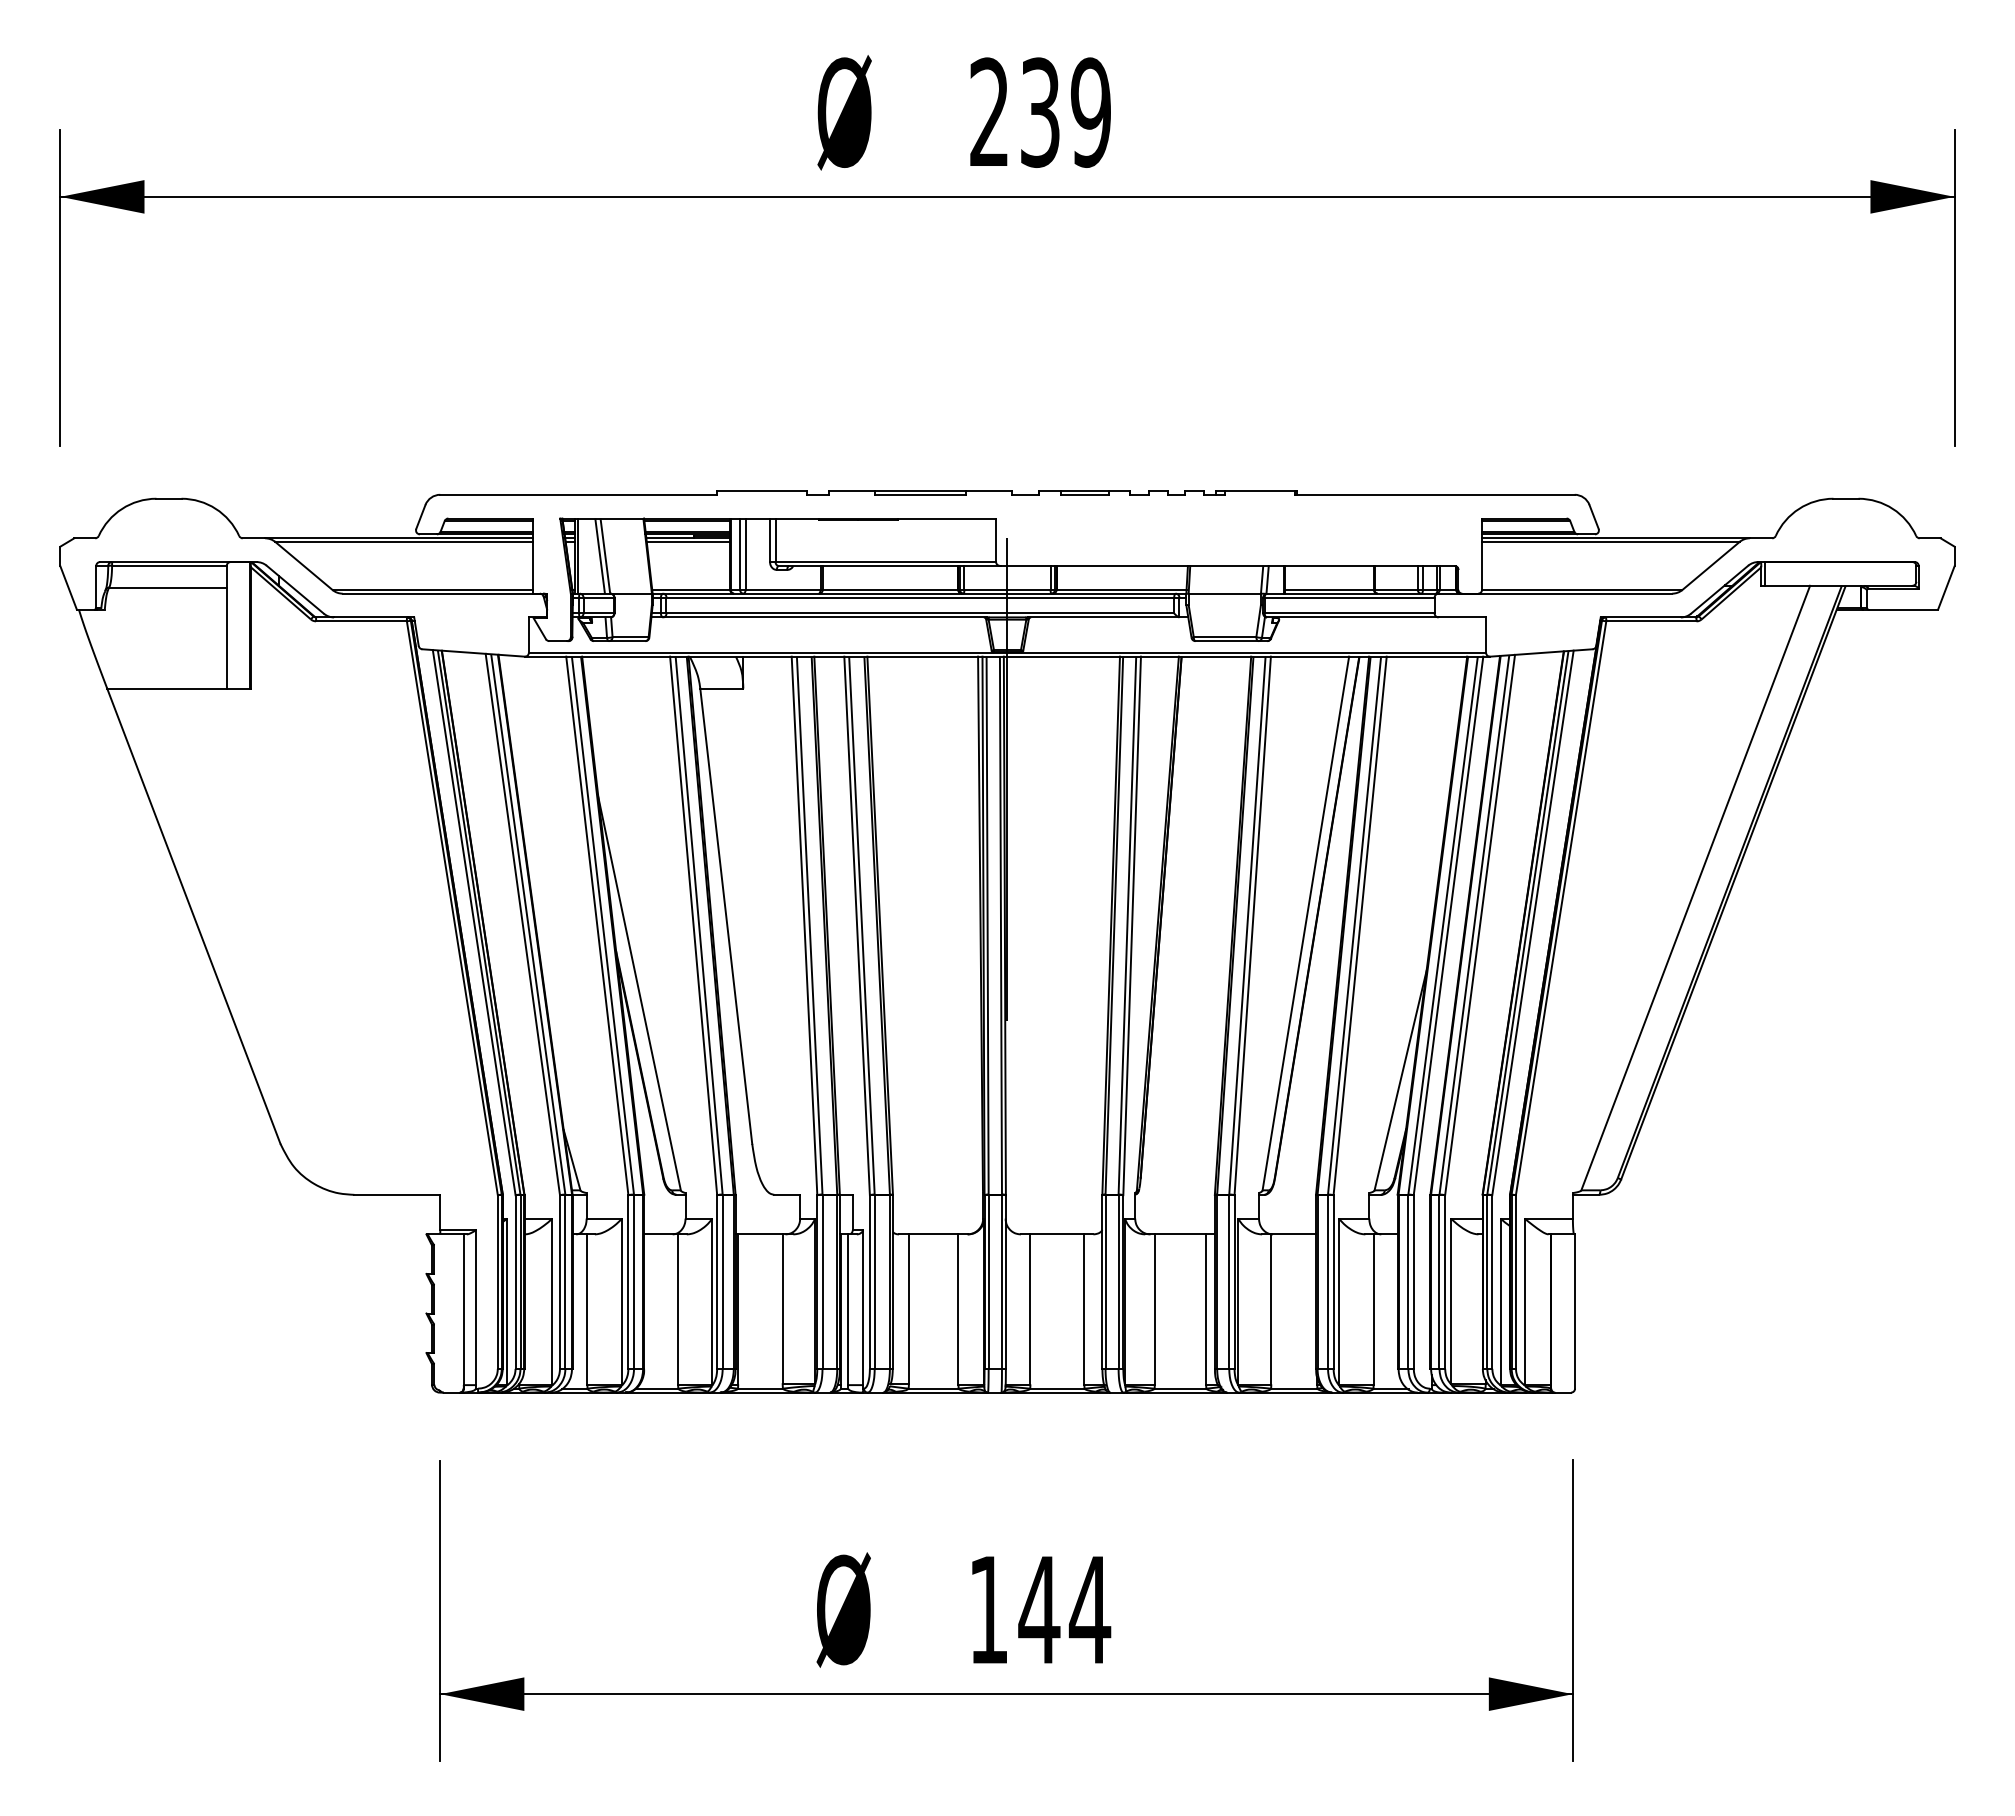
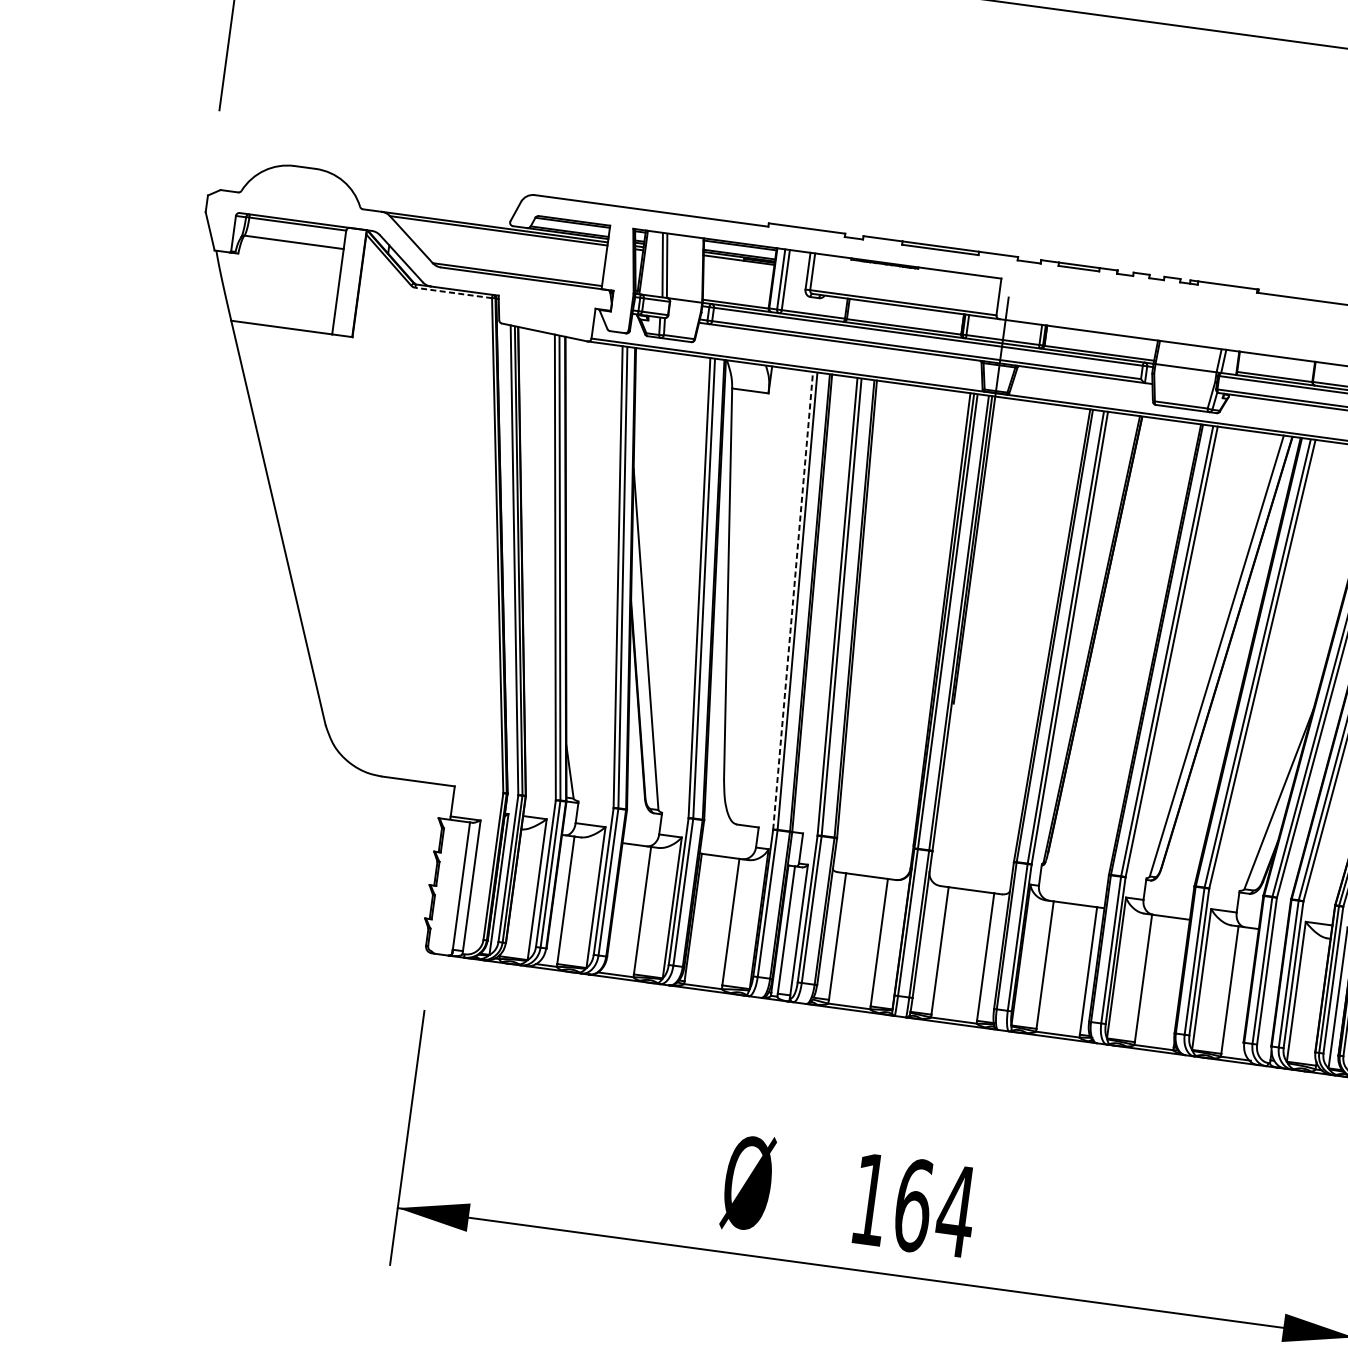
line: (688, 542) -> (738, 263), removed
line: (361, 621) -> (453, 293), solid -> dashed
line: (804, 925) -> (793, 600), solid -> dashed
text: (1039, 1609) -> (913, 1205), 144 -> 164

